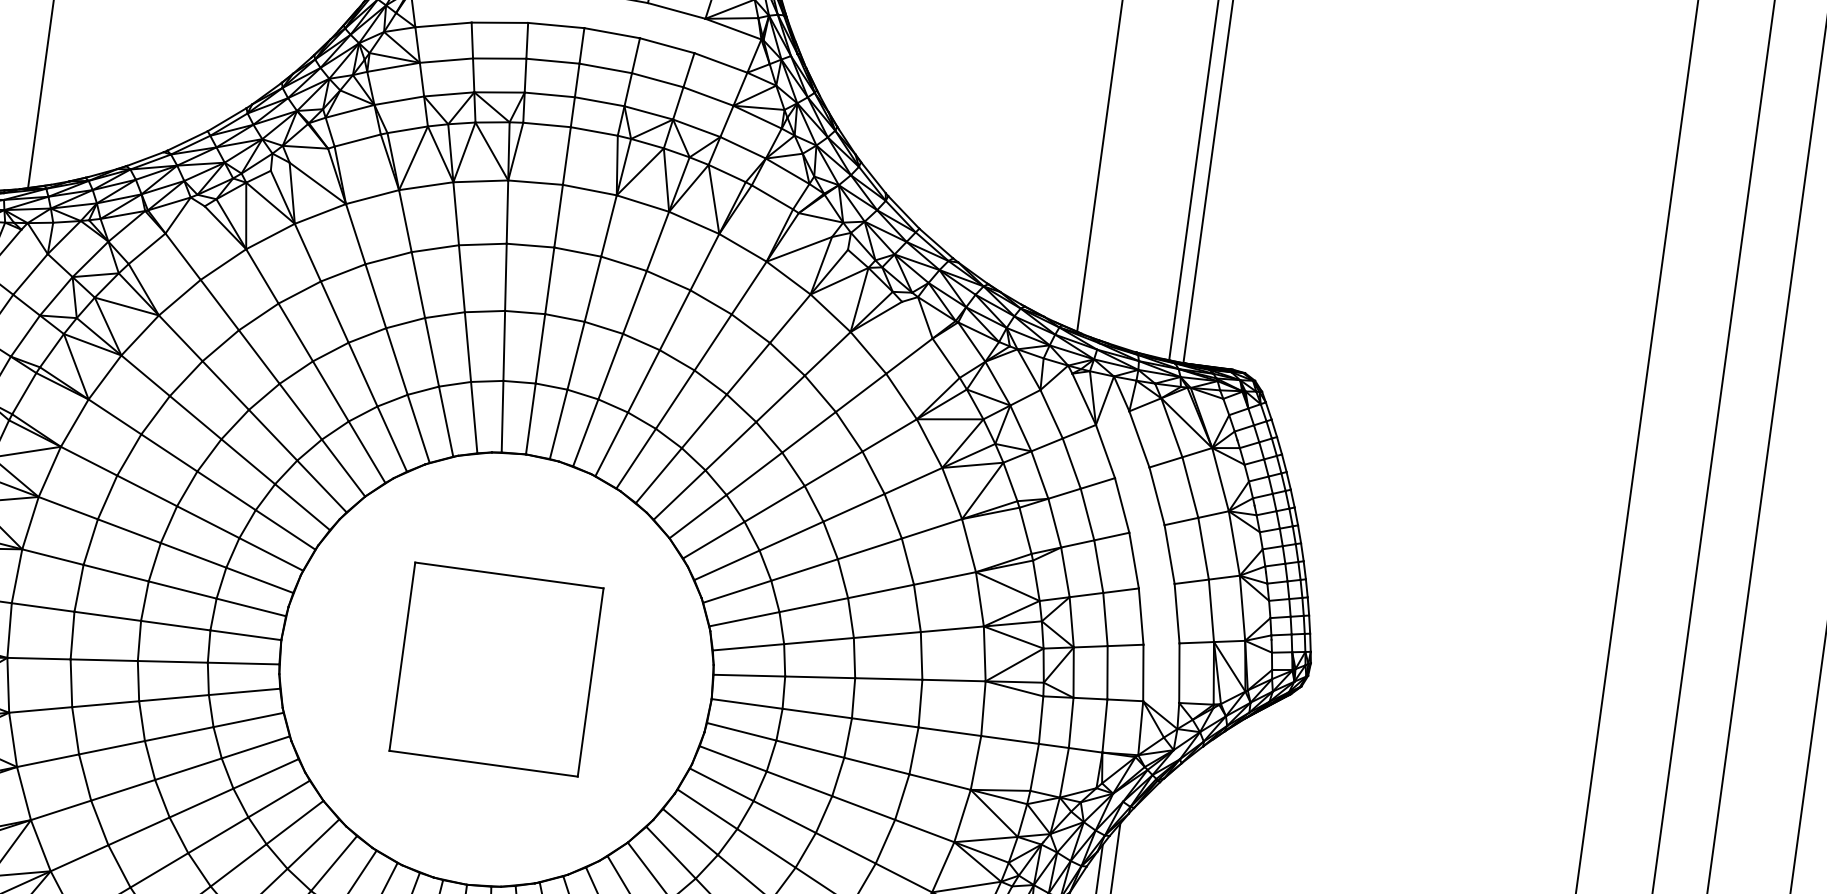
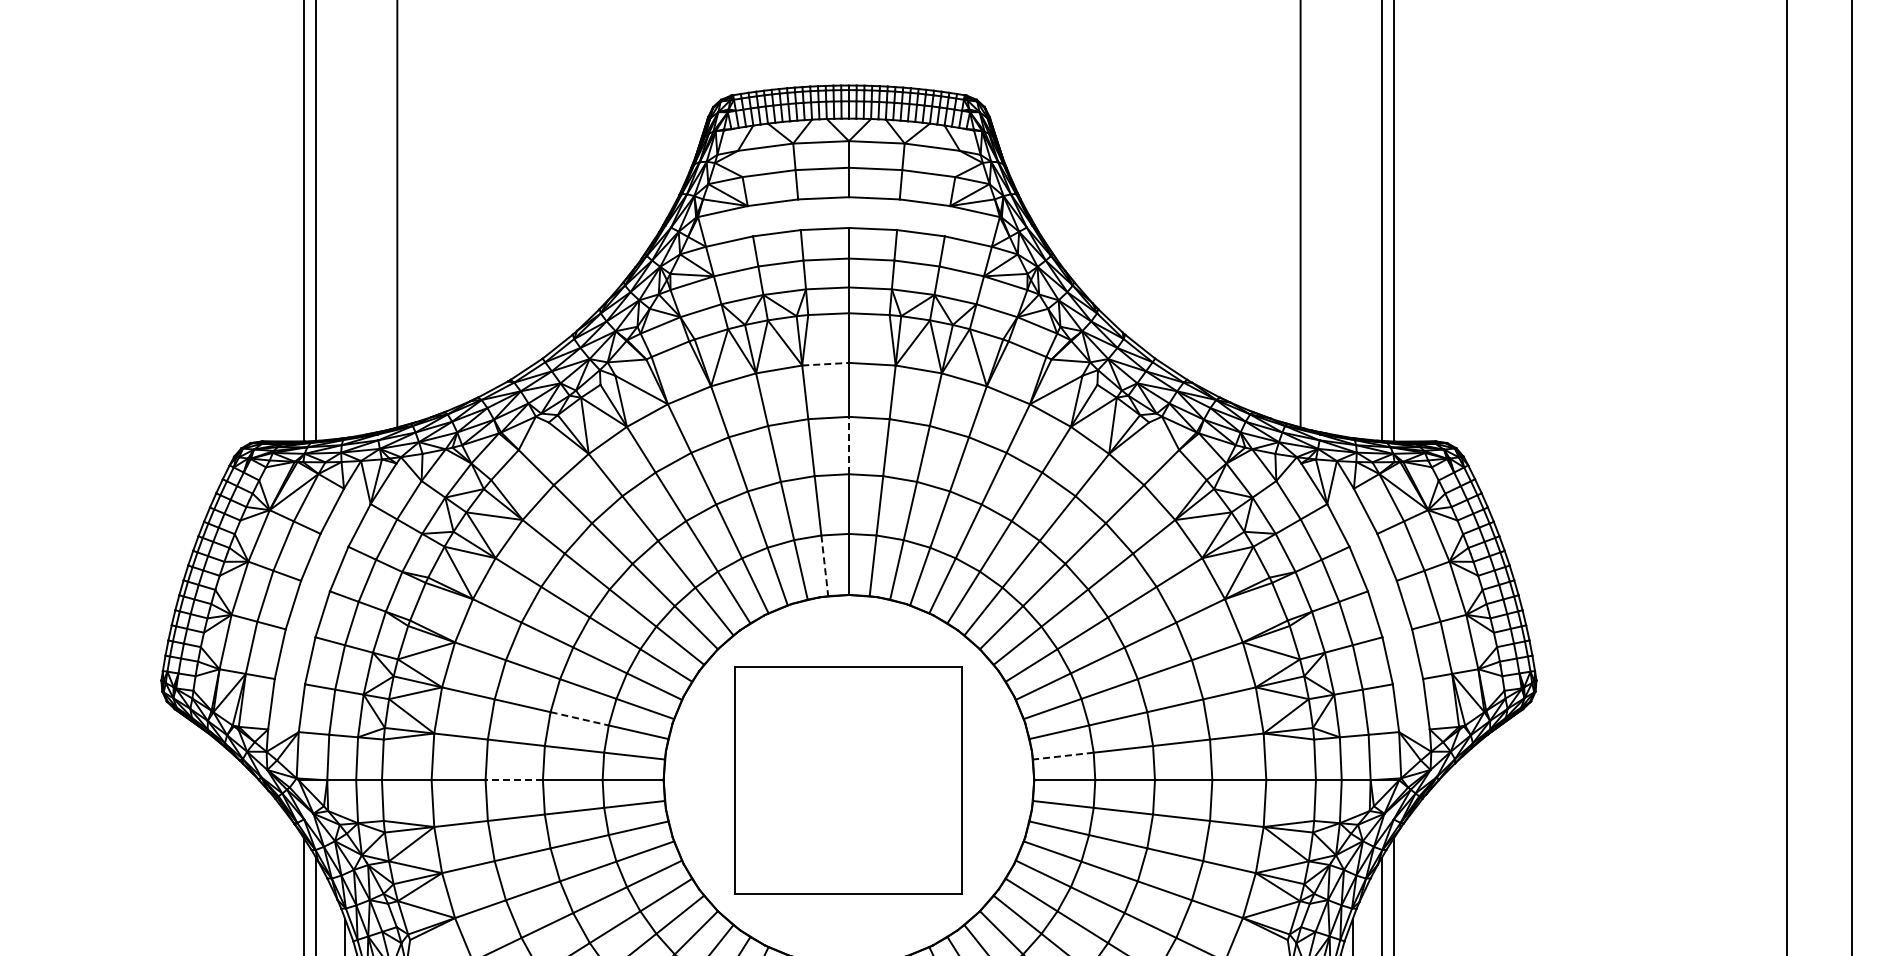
line: (536, 183) -> (826, 364), solid -> dashed
line: (549, 280) -> (848, 445), solid -> dashed
line: (502, 416) -> (824, 565), solid -> dashed
line: (193, 554) -> (579, 718), solid -> dashed
line: (108, 616) -> (514, 780), solid -> dashed
part: (496, 668) -> (848, 779), size x1.4
line: (749, 676) -> (1063, 756), solid -> dashed

